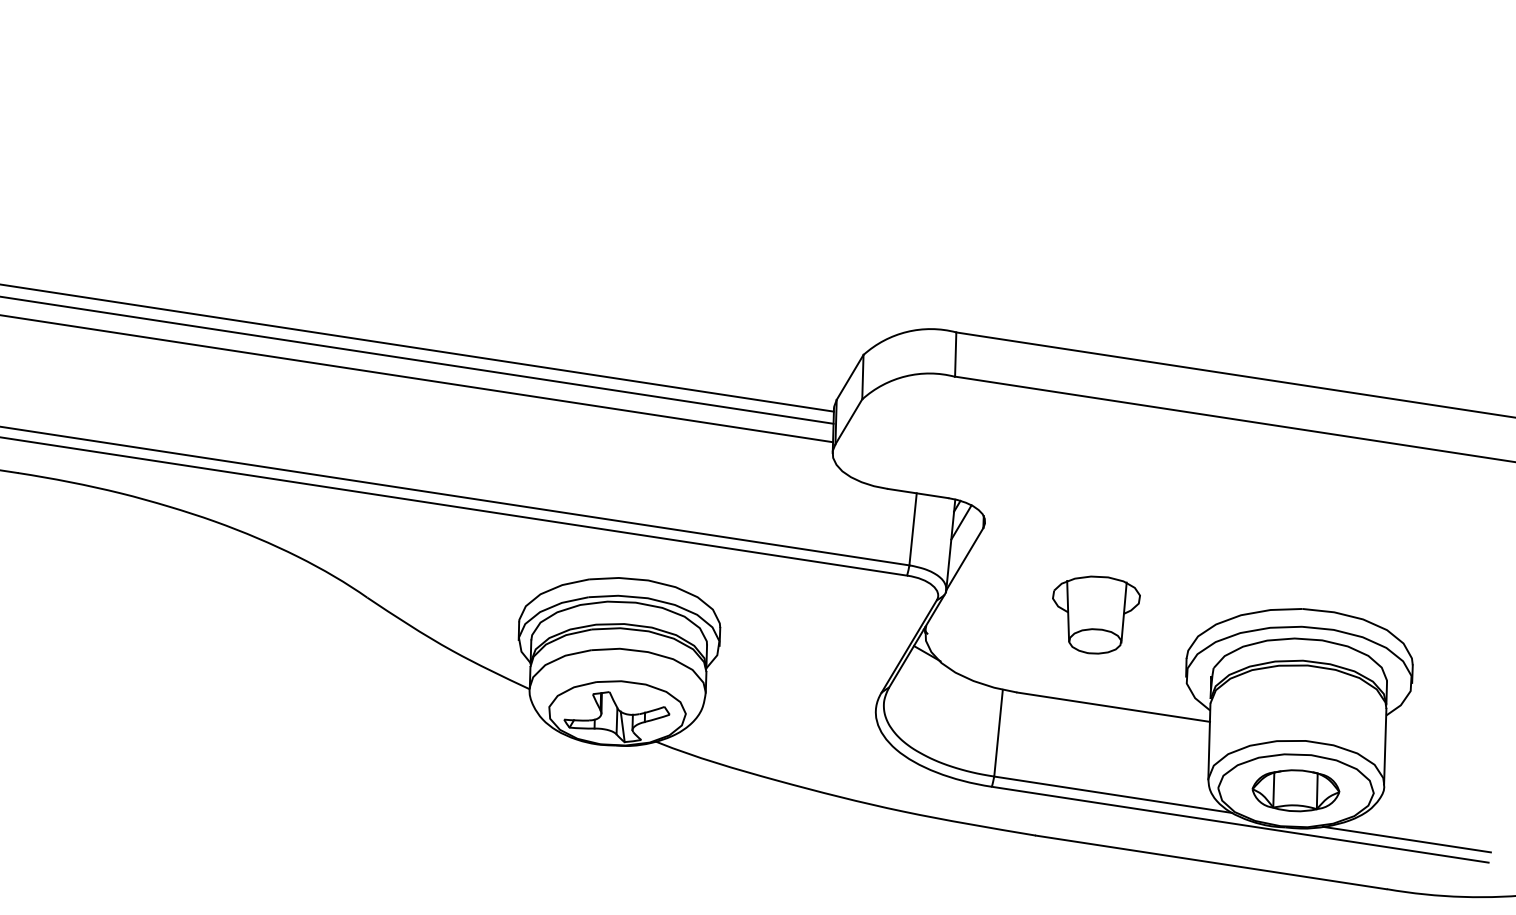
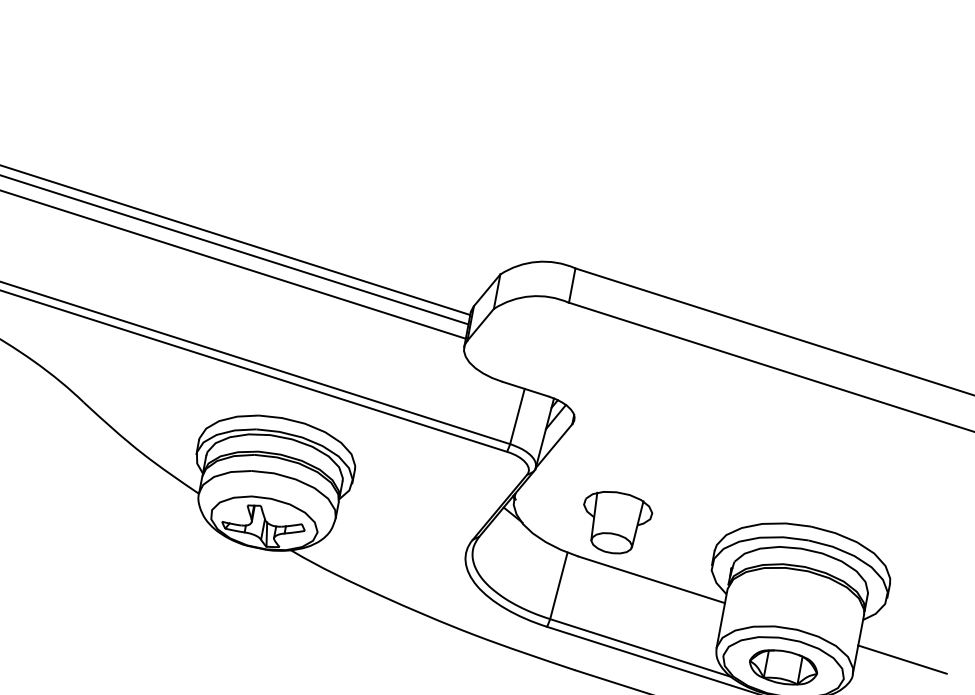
part: (1096, 614) -> (616, 522), moved
line: (1443, 757) -> (902, 659), added

